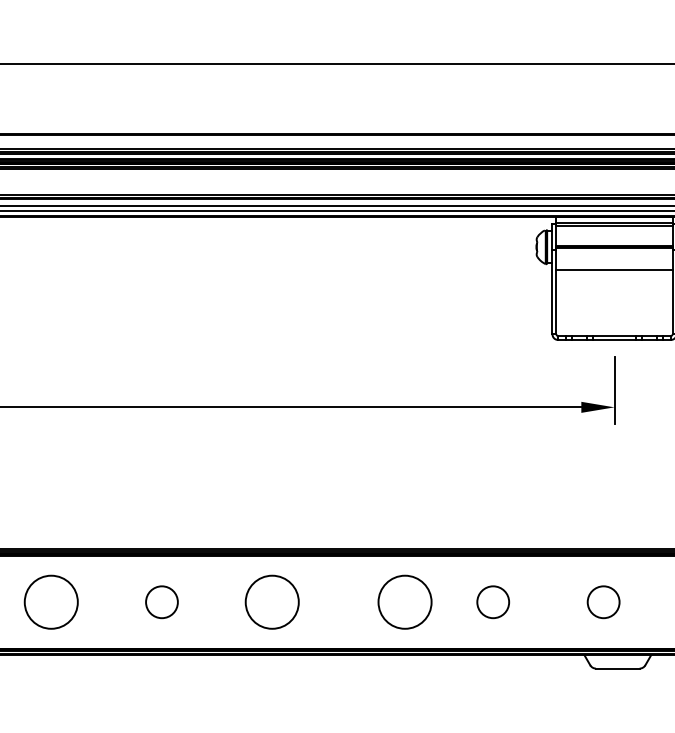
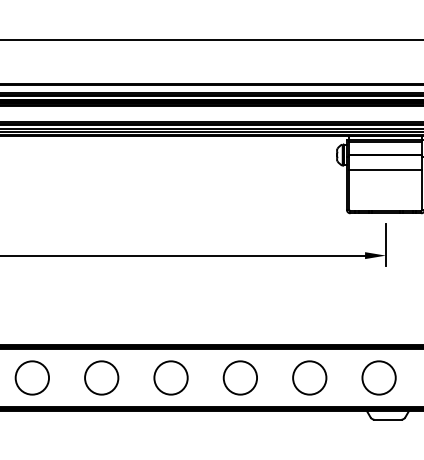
circle: (161, 601) -> (101, 377), size x1.67
circle: (403, 601) -> (239, 377), moved
circle: (492, 601) -> (309, 377), size x1.67
circle: (602, 601) -> (378, 377), size x1.67

